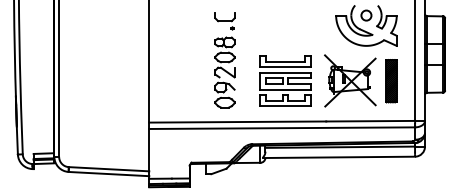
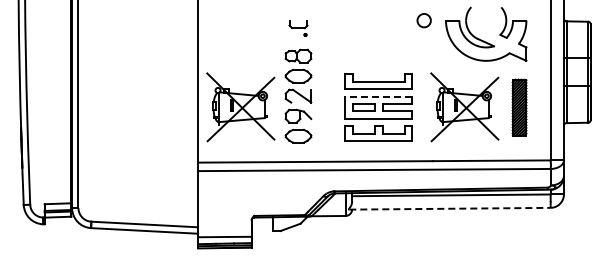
part: (365, 15) -> (423, 20), moved
part: (224, 21) -> (298, 28), size x0.7
line: (285, 72) -> (378, 96), solid -> dashed
part: (181, 81) -> (240, 107), added
line: (338, 157) -> (449, 208), solid -> dashed

